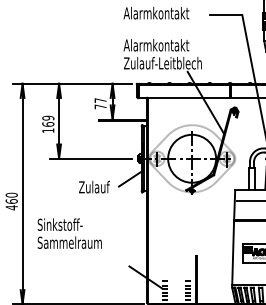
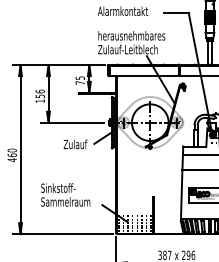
text: (167, 44) -> (131, 35), Alarmkontakt -> herausnehmbares
text: (99, 99) -> (79, 77), 77 -> 75
text: (47, 120) -> (39, 93), 169 -> 156
text: (69, 233) -> (65, 194), moved

